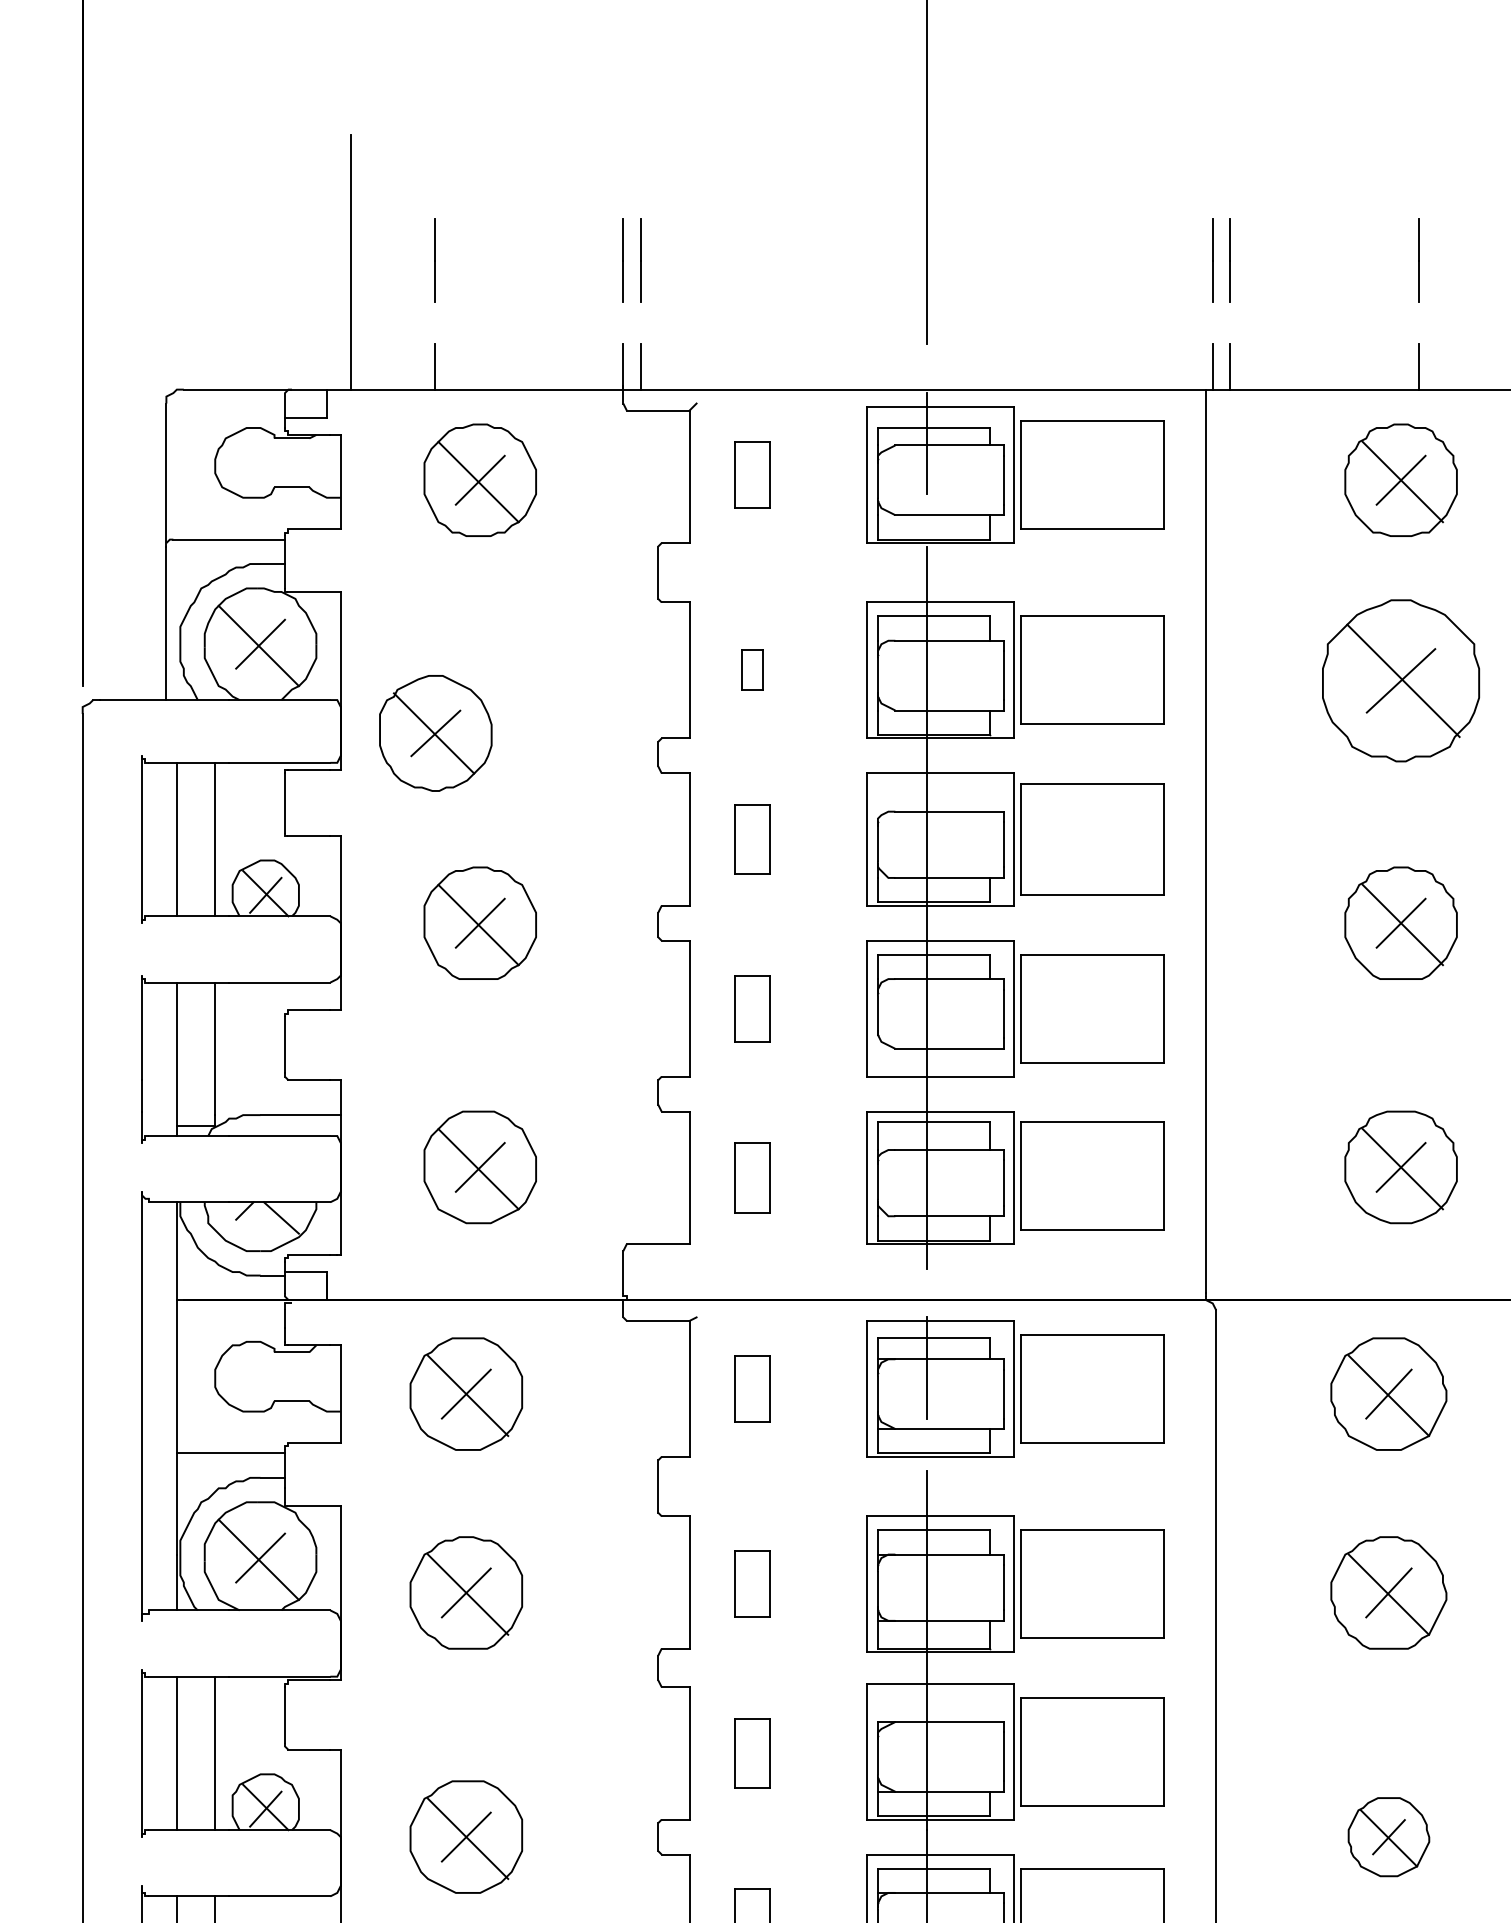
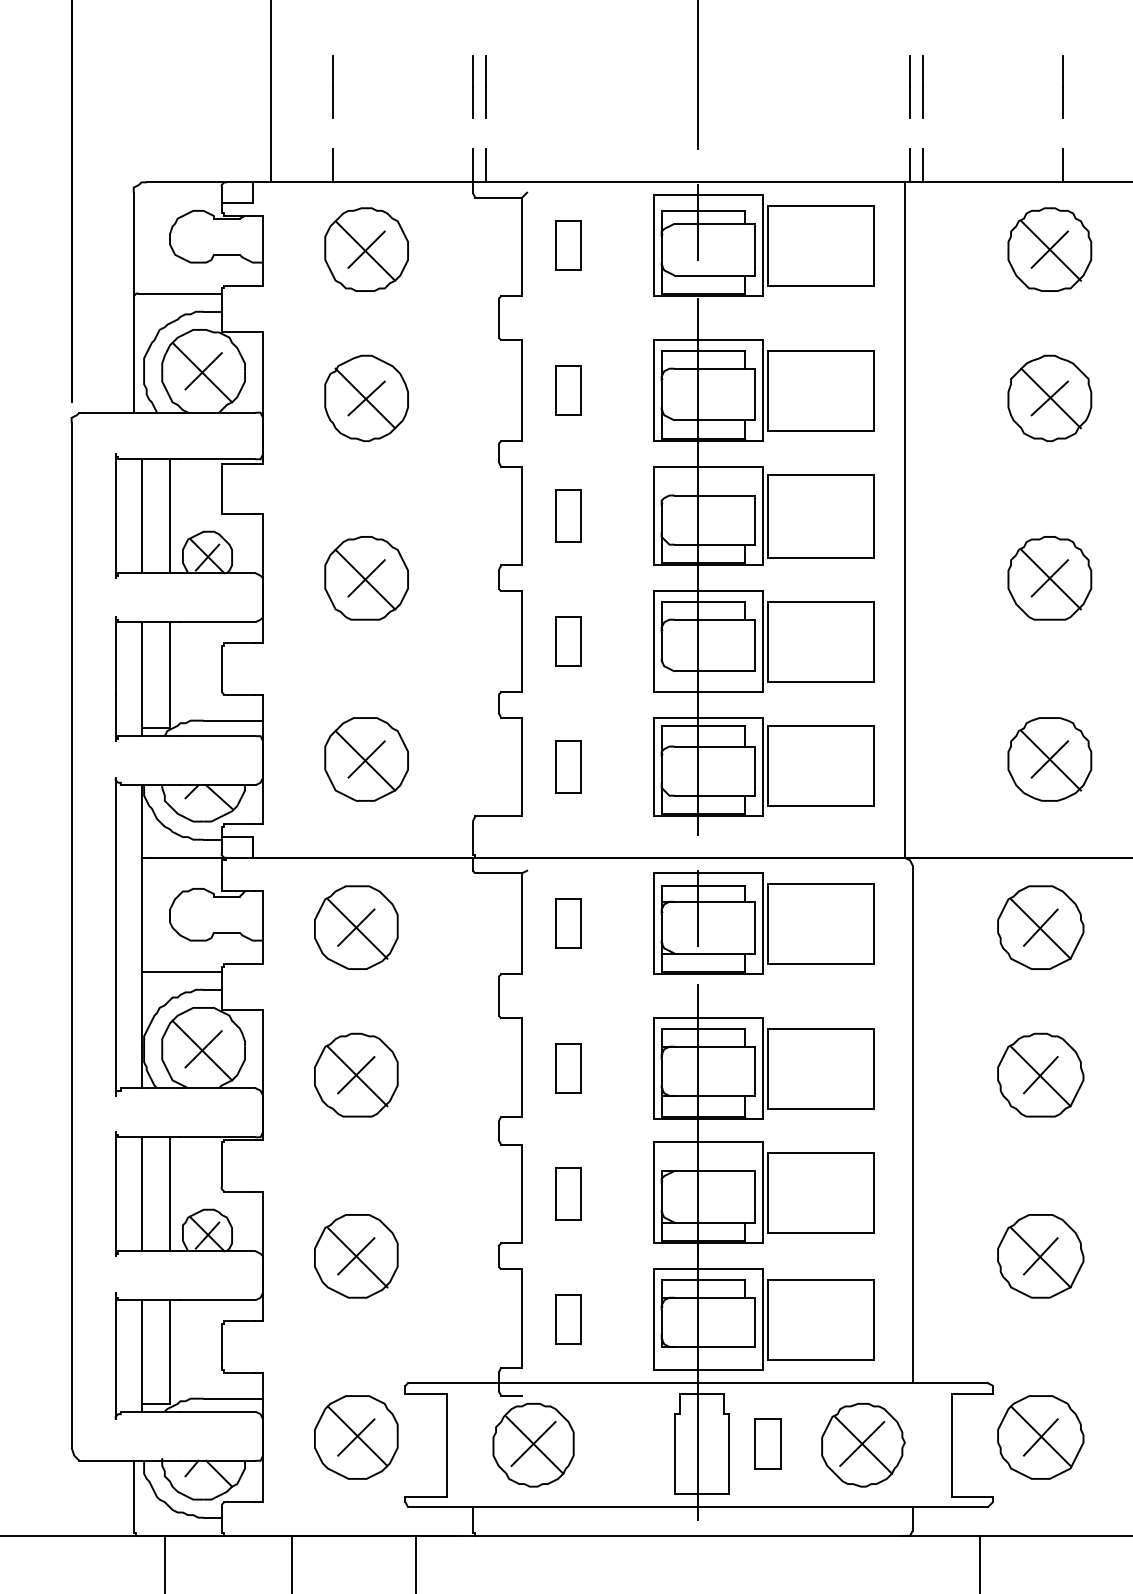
part: (752, 670) -> (568, 390), size x1.67
part: (1400, 680) -> (1049, 398), size x0.71
part: (435, 733) -> (366, 398), moved
part: (1388, 1837) -> (1040, 1256), size x1.43

